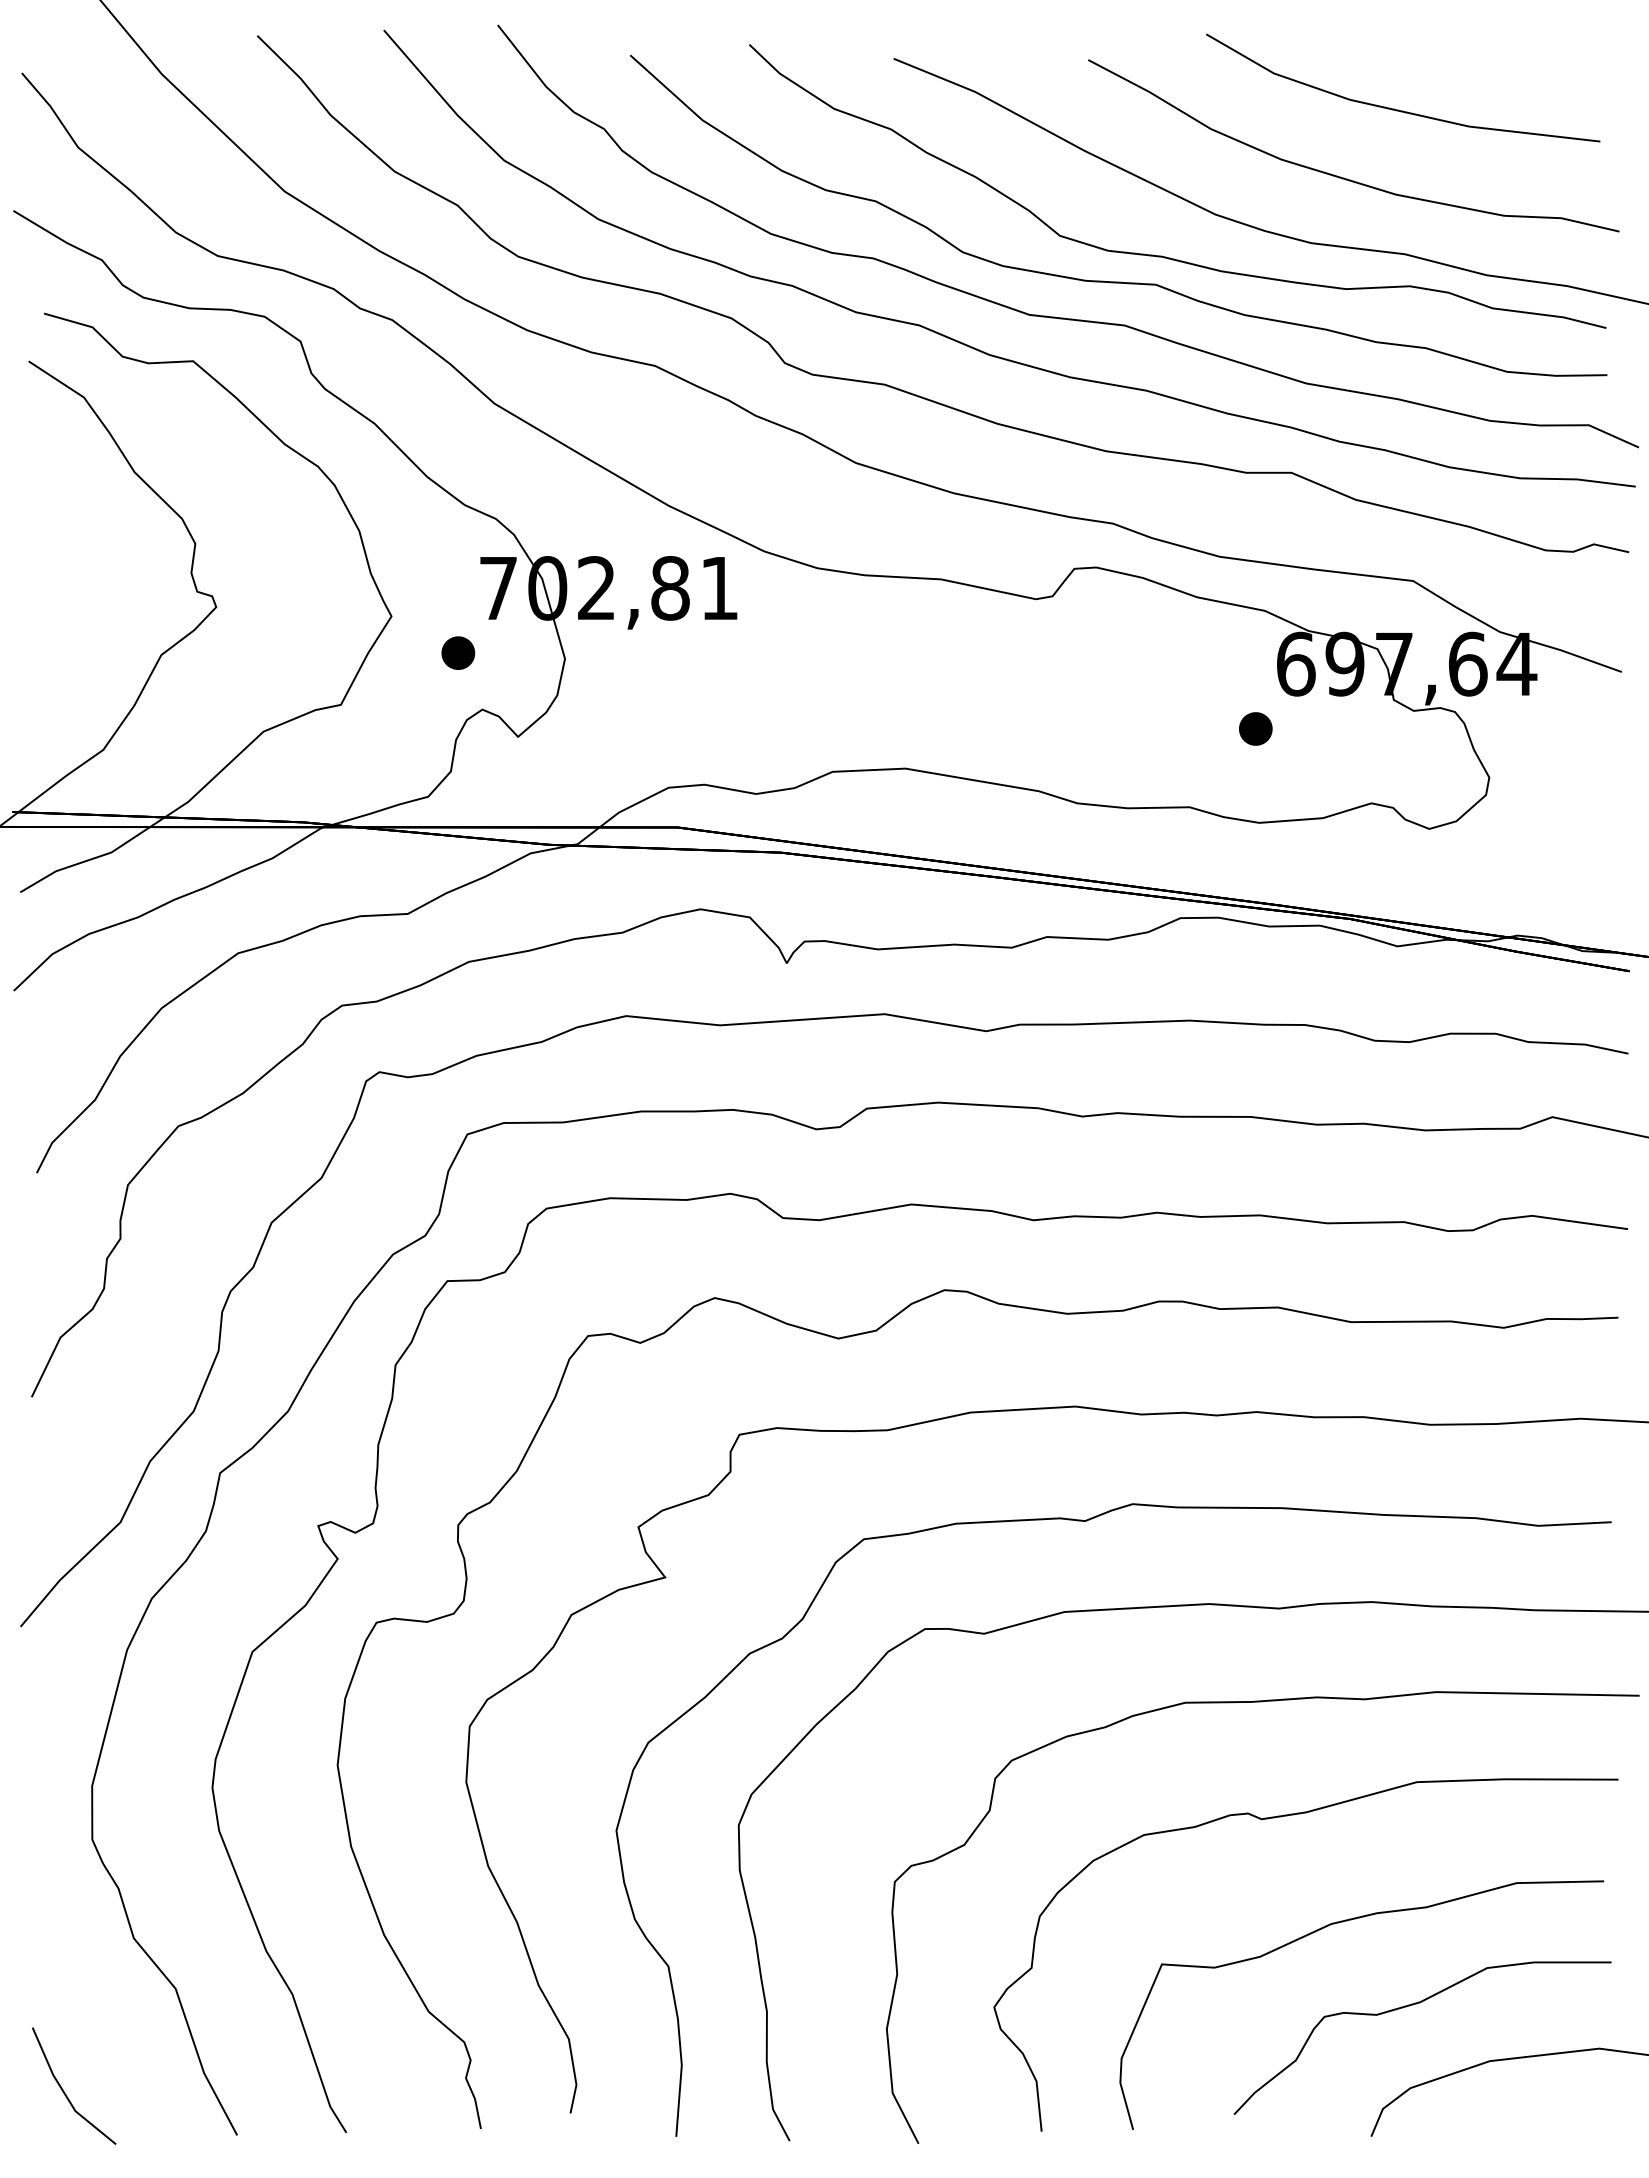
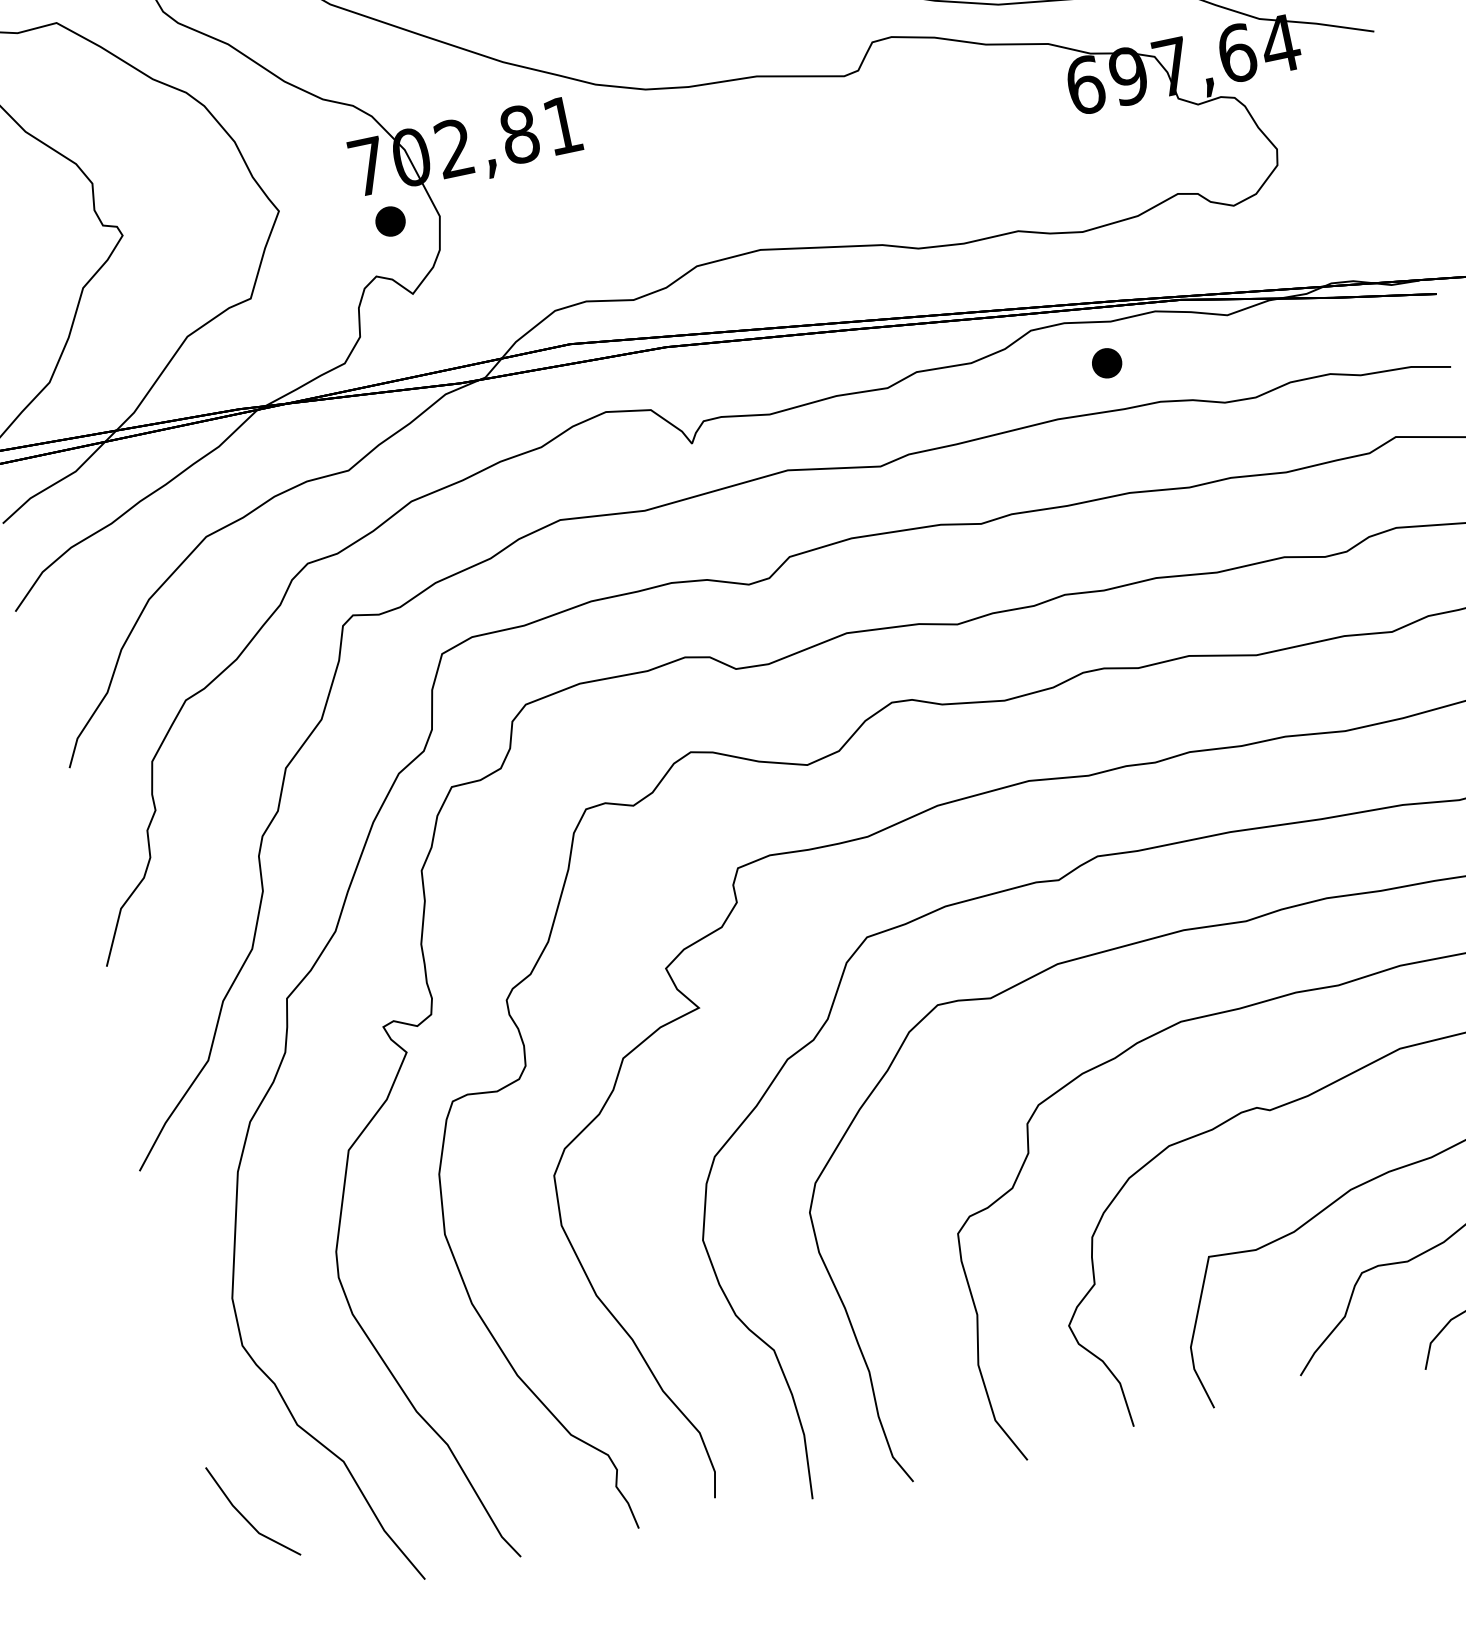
part: (458, 652) -> (390, 220), moved
part: (1255, 728) -> (1106, 362), moved
line: (65, 2092) -> (246, 1518), moved

